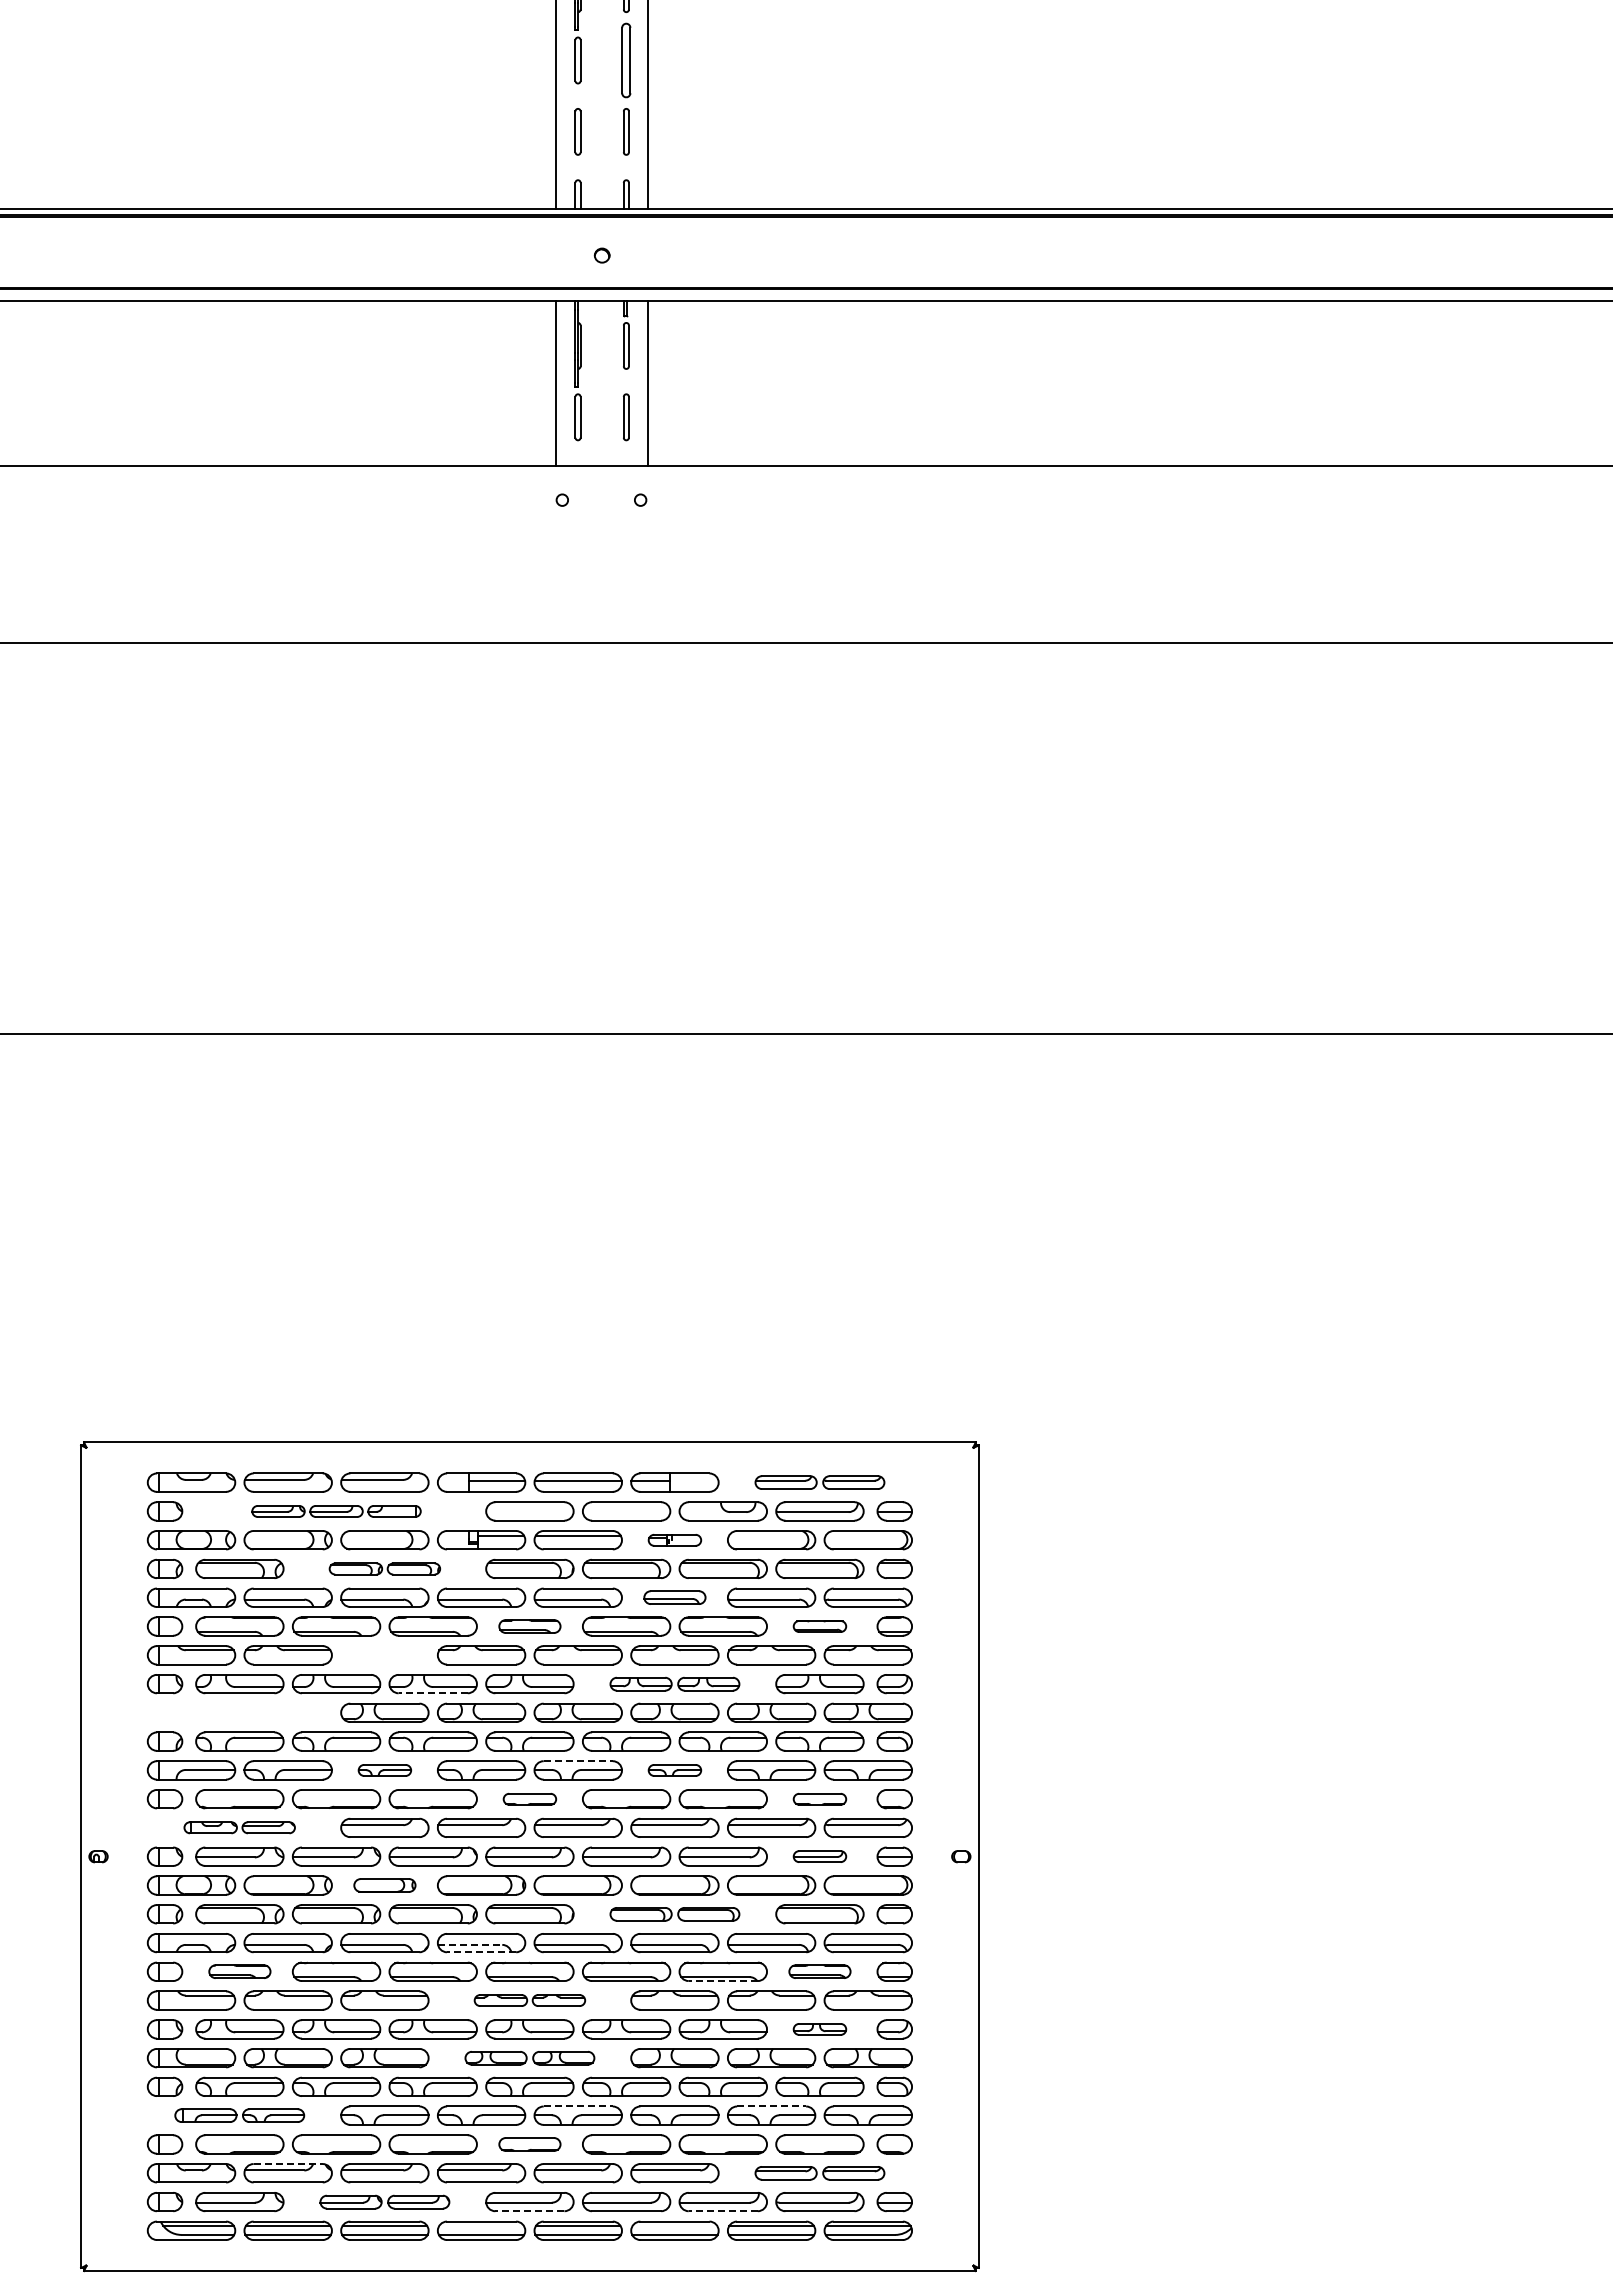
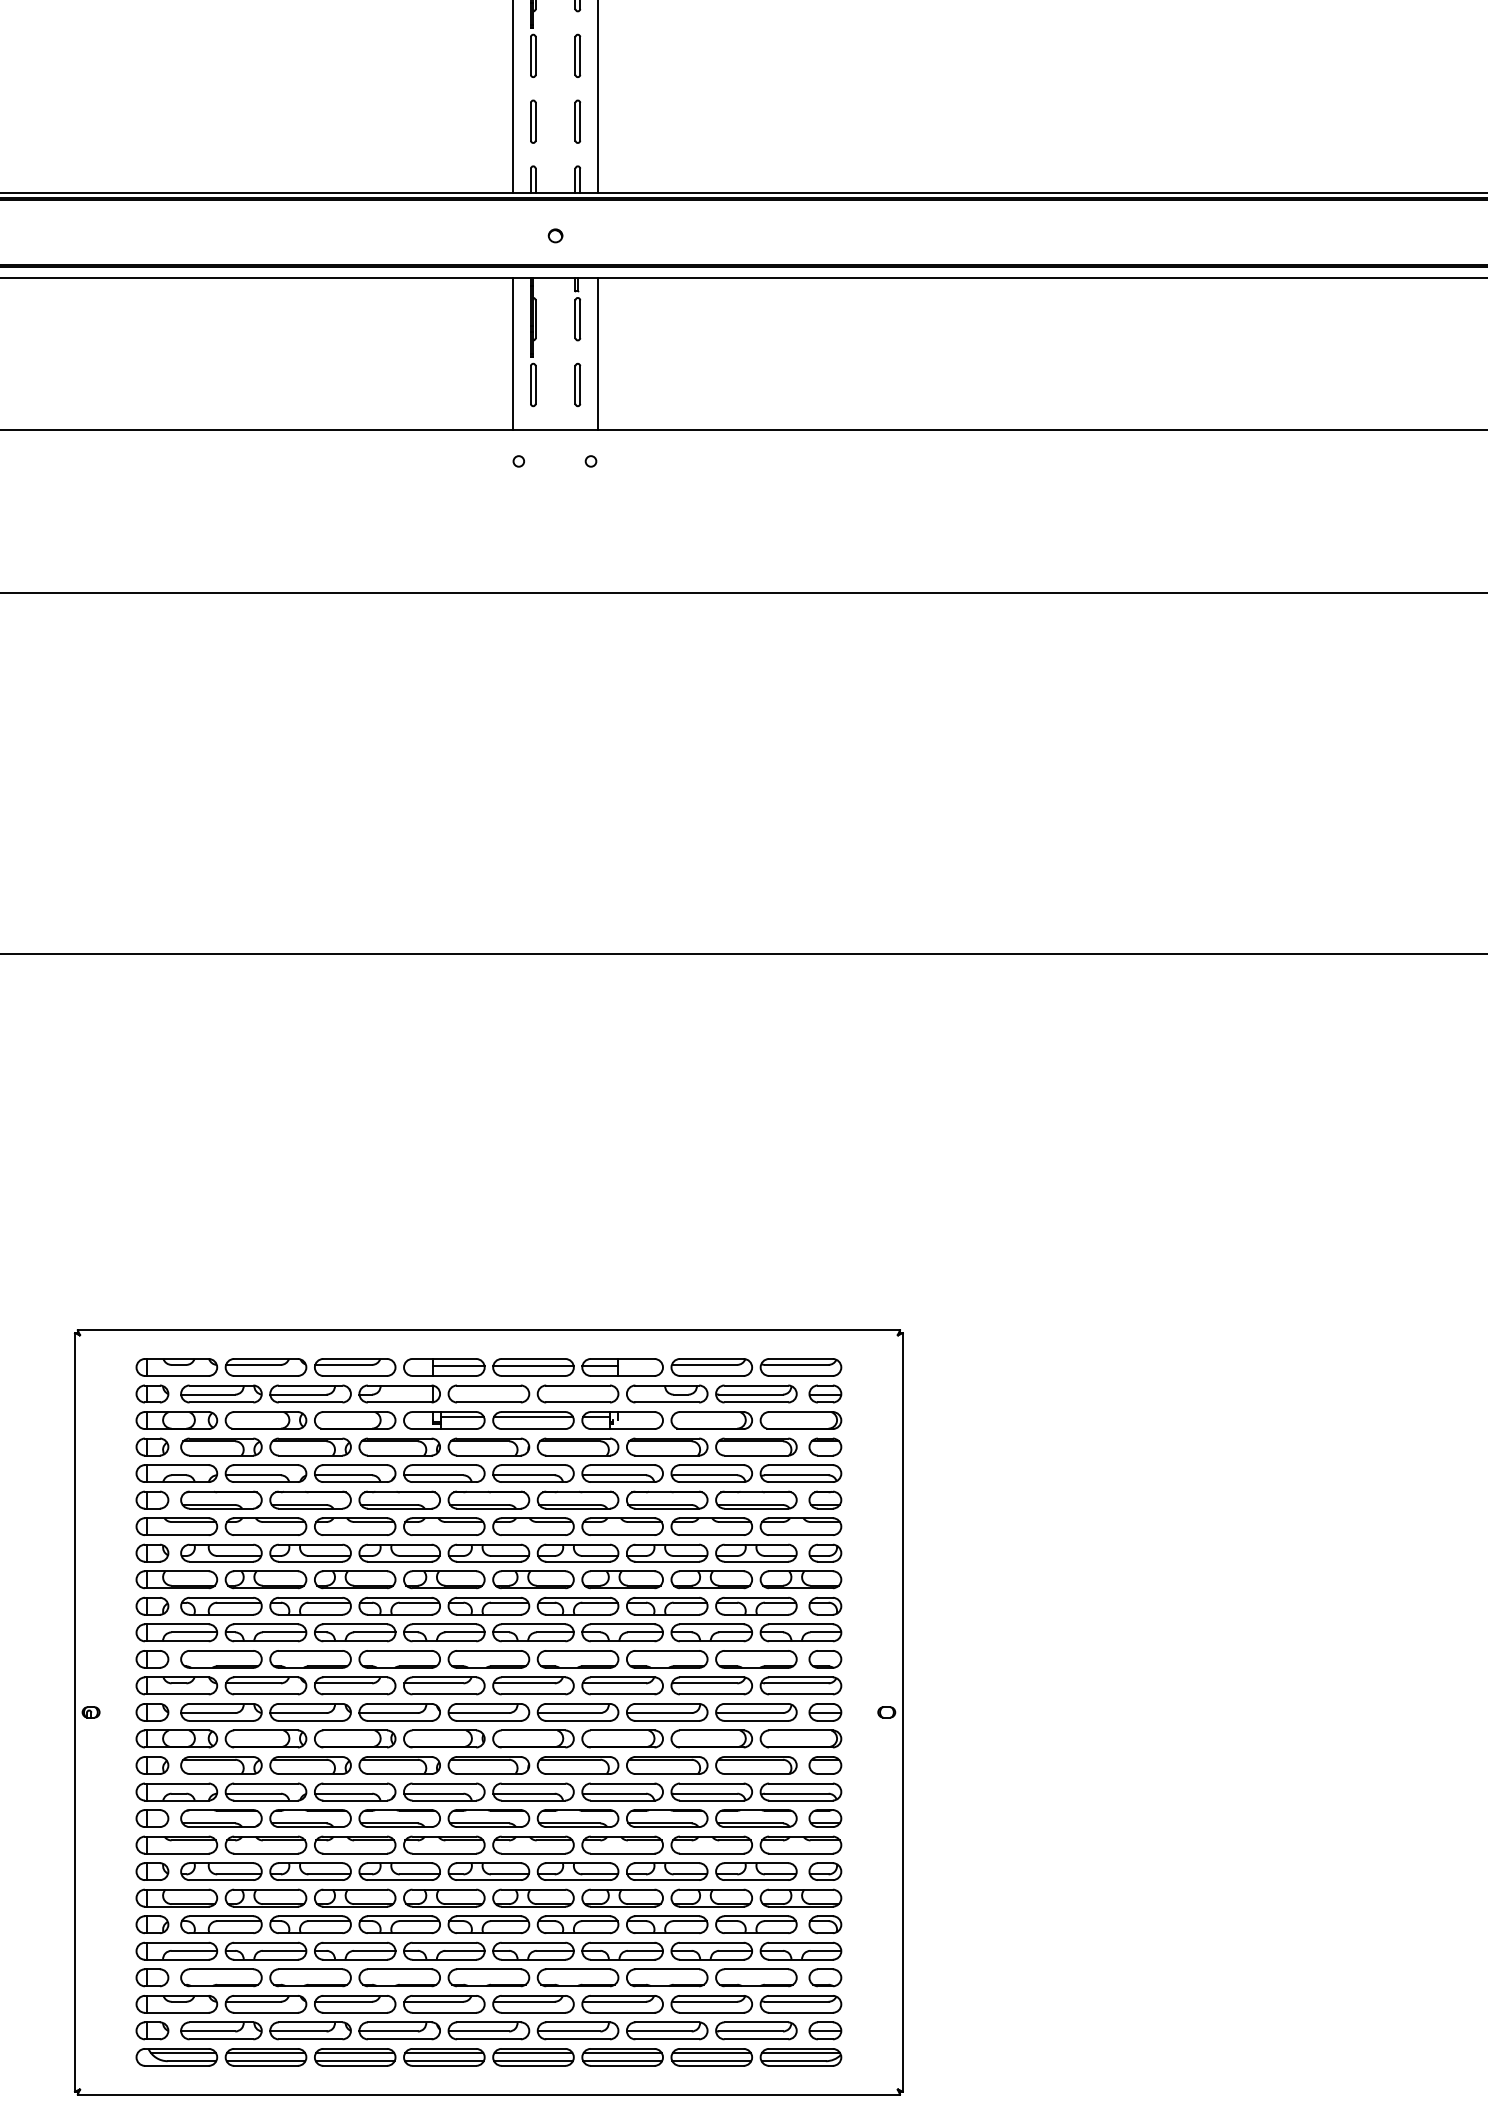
part: (626, 60) -> (578, 55), size x0.62
part: (819, 1482) -> (755, 1367), size x1.43
part: (336, 1511) -> (310, 1394), size x1.67
part: (674, 1540) -> (622, 1420), size x1.67
part: (384, 1568) -> (354, 1446), size x1.67
part: (674, 1597) -> (622, 1473), size x1.43
part: (529, 1626) -> (488, 1500), size x1.43
part: (819, 1626) -> (755, 1500), size x1.67
part: (384, 1655) -> (354, 1526), added
part: (674, 1684) -> (622, 1553), size x1.43
line: (433, 1693) -> (400, 1561), dashed -> solid
part: (239, 1712) -> (221, 1579), added
line: (578, 1761) -> (533, 1624), dashed -> solid
part: (384, 1770) -> (354, 1632), size x1.67
part: (674, 1770) -> (622, 1632), size x1.67
part: (529, 1799) -> (488, 1659), size x1.67
part: (819, 1799) -> (755, 1659), size x1.67
part: (239, 1827) -> (221, 1685), size x1.67
part: (819, 1856) -> (755, 1712), size x1.67
part: (384, 1885) -> (354, 1738), size x1.43
part: (674, 1914) -> (622, 1765), size x1.43
line: (470, 1944) -> (434, 1793), dashed -> solid
line: (481, 1952) -> (444, 1800), dashed -> solid
part: (239, 1971) -> (221, 1818), size x1.43
part: (819, 1971) -> (755, 1818), size x1.43
line: (723, 1981) -> (667, 1827), dashed -> solid
part: (529, 2000) -> (488, 1845), size x1.67
part: (819, 2029) -> (755, 1871), size x1.67
part: (529, 2058) -> (488, 1898), size x1.43
line: (578, 2106) -> (533, 1942), dashed -> solid
line: (771, 2106) -> (711, 1942), dashed -> solid
part: (239, 2115) -> (221, 1951), size x1.43
part: (529, 2144) -> (488, 1977), size x1.43
line: (288, 2164) -> (266, 1996), dashed -> solid
part: (819, 2173) -> (755, 2004), size x1.43
part: (384, 2202) -> (354, 2031), size x1.43
line: (529, 2211) -> (488, 2039), dashed -> solid
line: (723, 2211) -> (667, 2039), dashed -> solid
line: (481, 2225) -> (444, 2052), added
line: (674, 2225) -> (622, 2052), added

